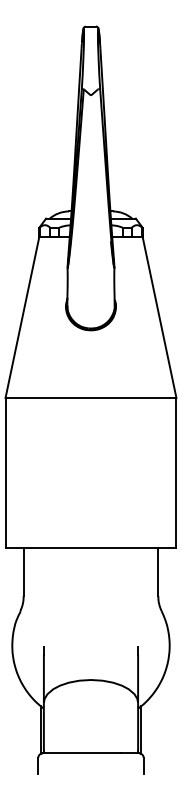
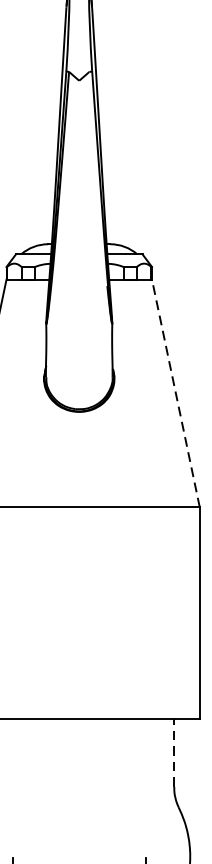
line: (159, 317) -> (175, 393), solid -> dashed
line: (158, 572) -> (174, 753), solid -> dashed

